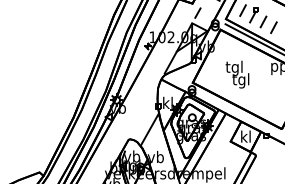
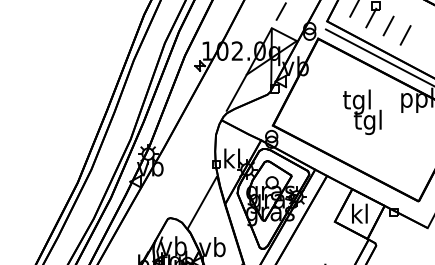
text: (237, 74) -> (362, 112), moved

